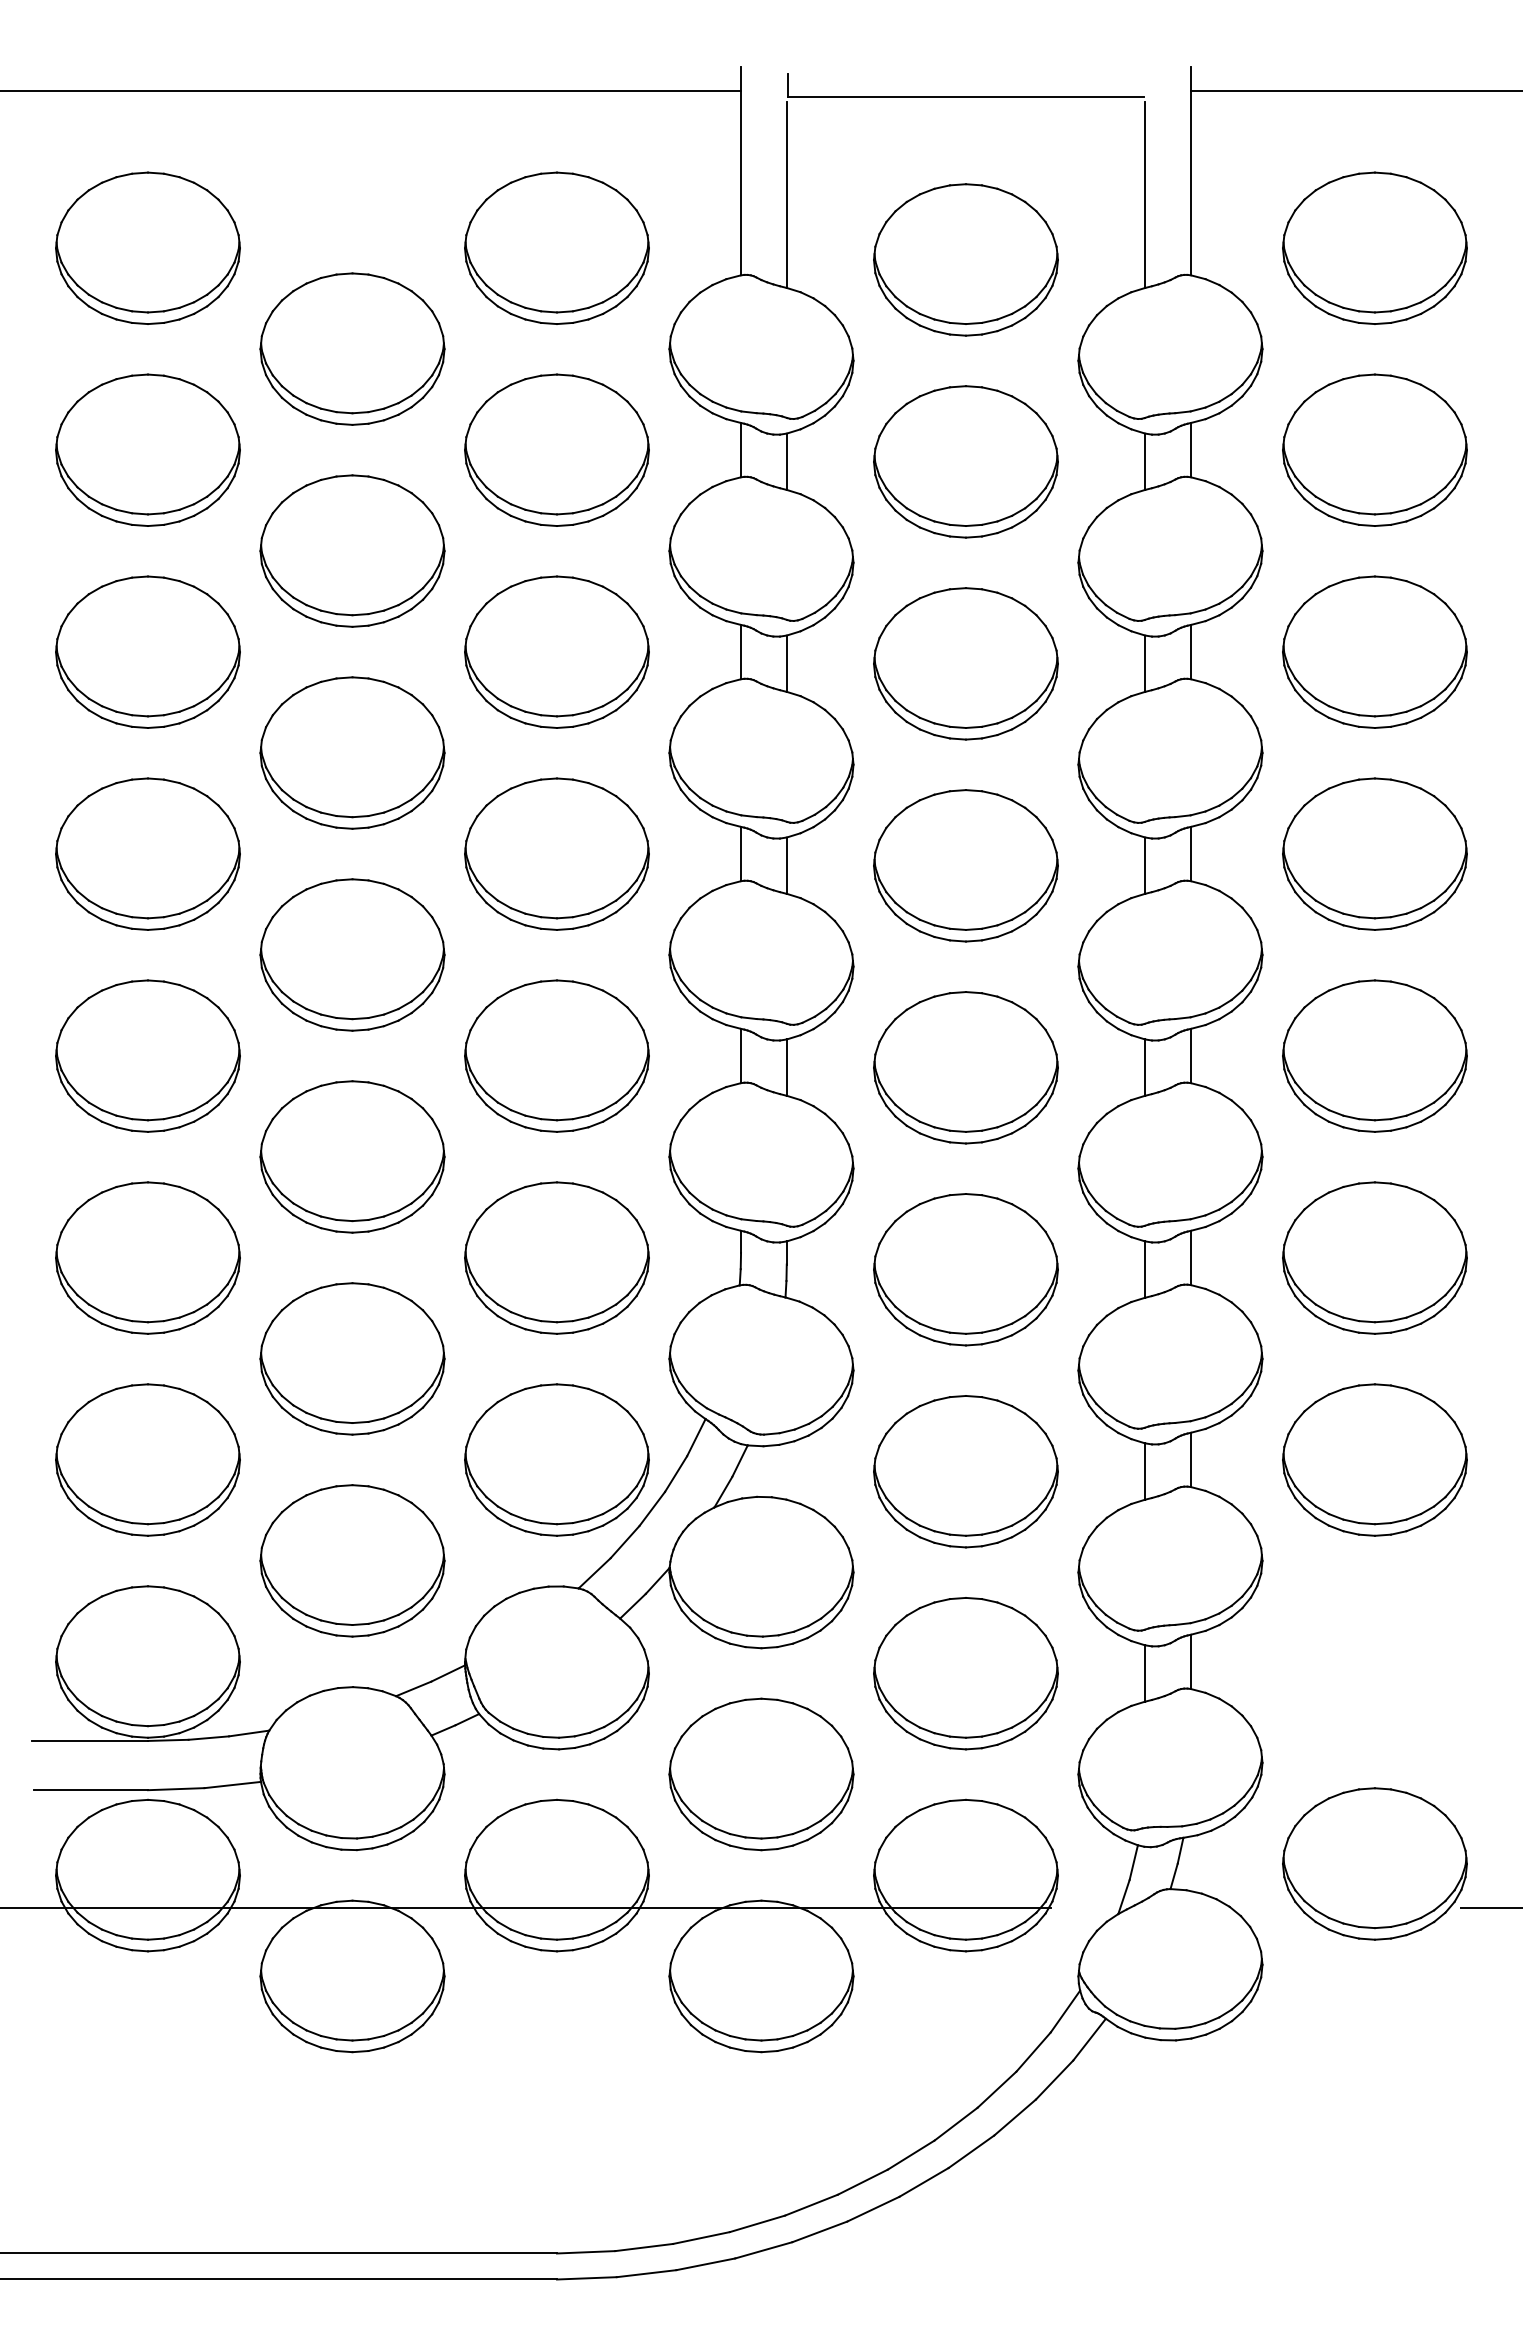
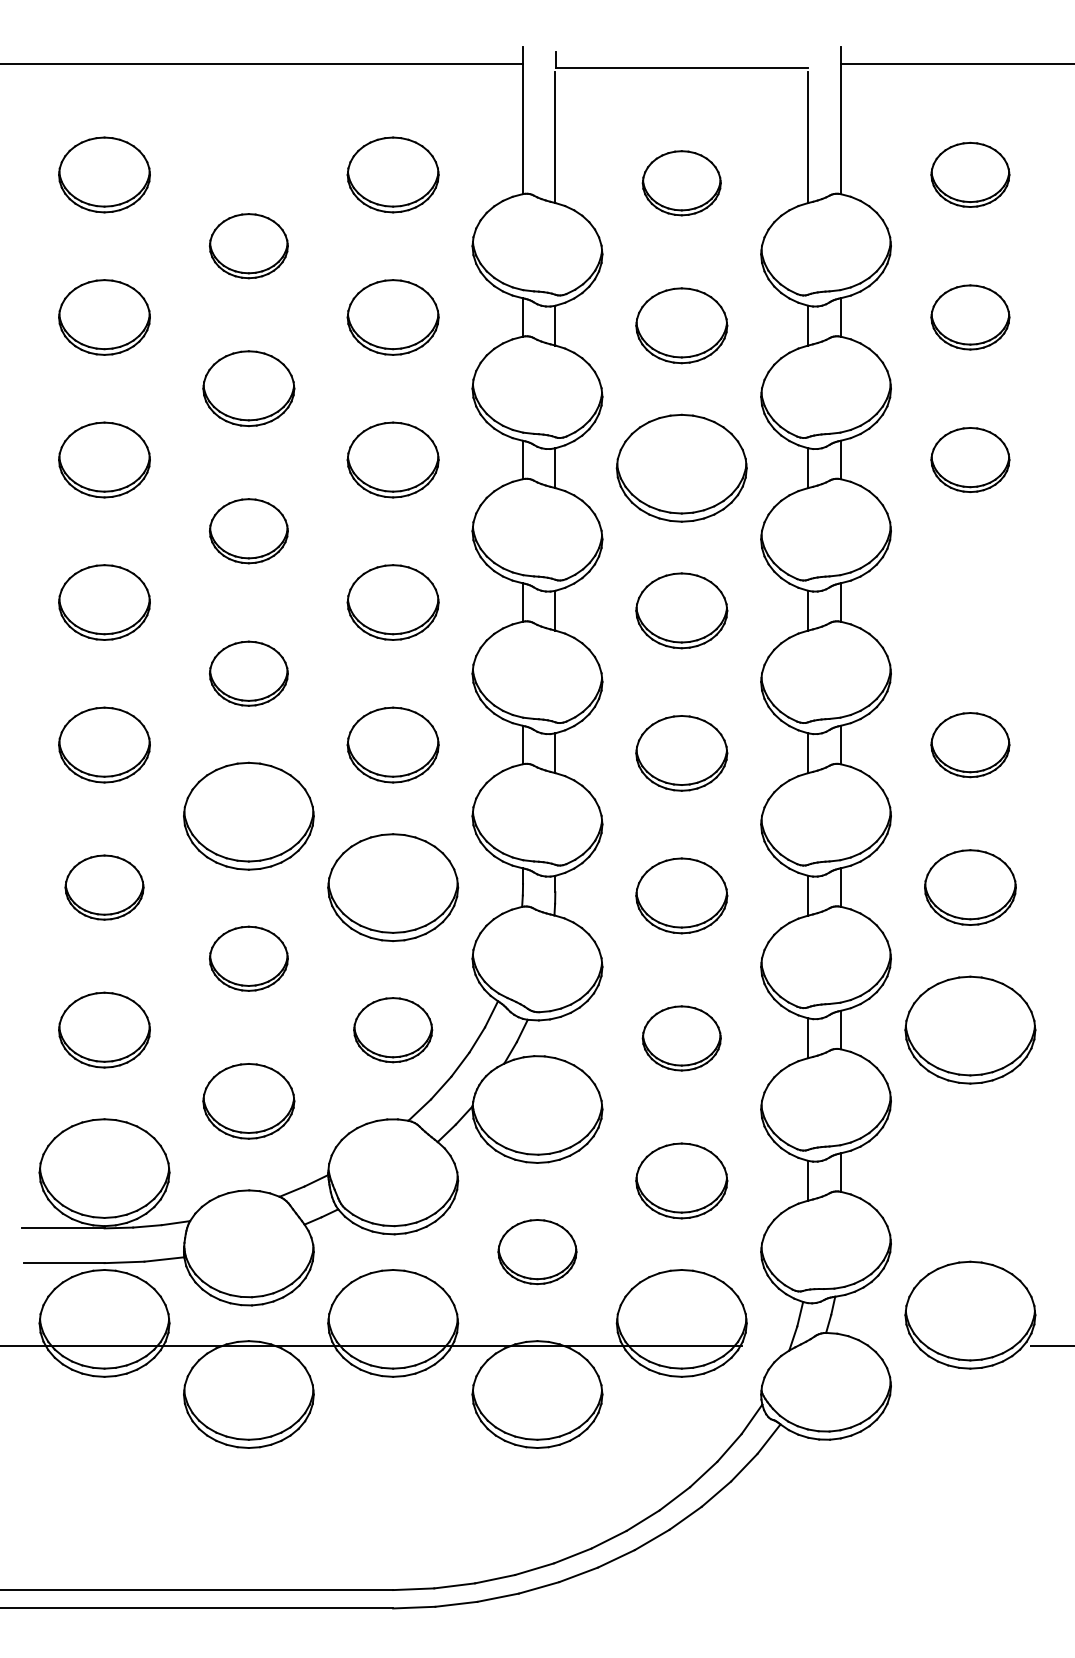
part: (147, 247) -> (104, 174), size x0.7
part: (556, 247) -> (392, 174), size x0.7
part: (1374, 247) -> (970, 174), size x0.6
part: (965, 259) -> (681, 182), size x0.6
part: (352, 348) -> (248, 245), size x0.6
part: (147, 449) -> (104, 317), size x0.7
part: (556, 449) -> (392, 317), size x0.7
part: (1374, 449) -> (970, 317), size x0.6
part: (965, 461) -> (681, 325), size x0.7
part: (352, 550) -> (248, 388), size x0.7
part: (147, 651) -> (104, 459), size x0.7
part: (556, 651) -> (392, 459), size x0.7
part: (1374, 651) -> (970, 459), size x0.6
part: (352, 752) -> (248, 530), size x0.6
part: (147, 853) -> (104, 602), size x0.7
part: (556, 853) -> (392, 602), size x0.7
part: (1374, 853) -> (970, 602), removed
part: (965, 865) -> (681, 610), size x0.7
part: (352, 954) -> (248, 673), size x0.6
part: (147, 1055) -> (104, 744), size x0.7
part: (556, 1055) -> (392, 744), size x0.7
part: (1374, 1055) -> (970, 744), size x0.6
part: (965, 1067) -> (681, 753), size x0.7
part: (147, 1257) -> (104, 887), size x0.6
part: (1374, 1257) -> (970, 887), size x0.7
part: (965, 1269) -> (681, 895), size x0.7
part: (352, 1358) -> (248, 958), size x0.6
part: (147, 1459) -> (104, 1029), size x0.7
part: (556, 1459) -> (392, 1029), size x0.6
part: (965, 1471) -> (681, 1038), size x0.6
part: (352, 1560) -> (248, 1101), size x0.7
part: (965, 1673) -> (681, 1180), size x0.7
part: (761, 1774) -> (537, 1252), size x0.6

